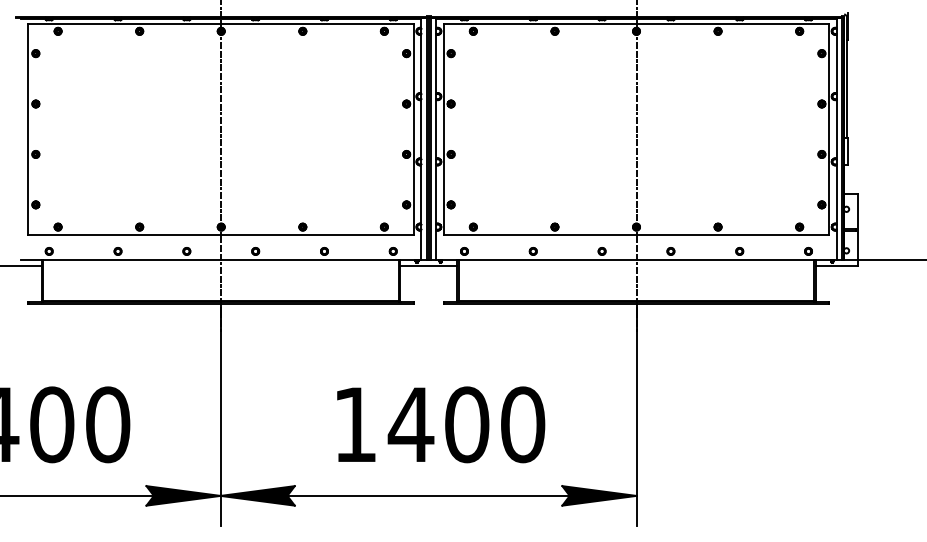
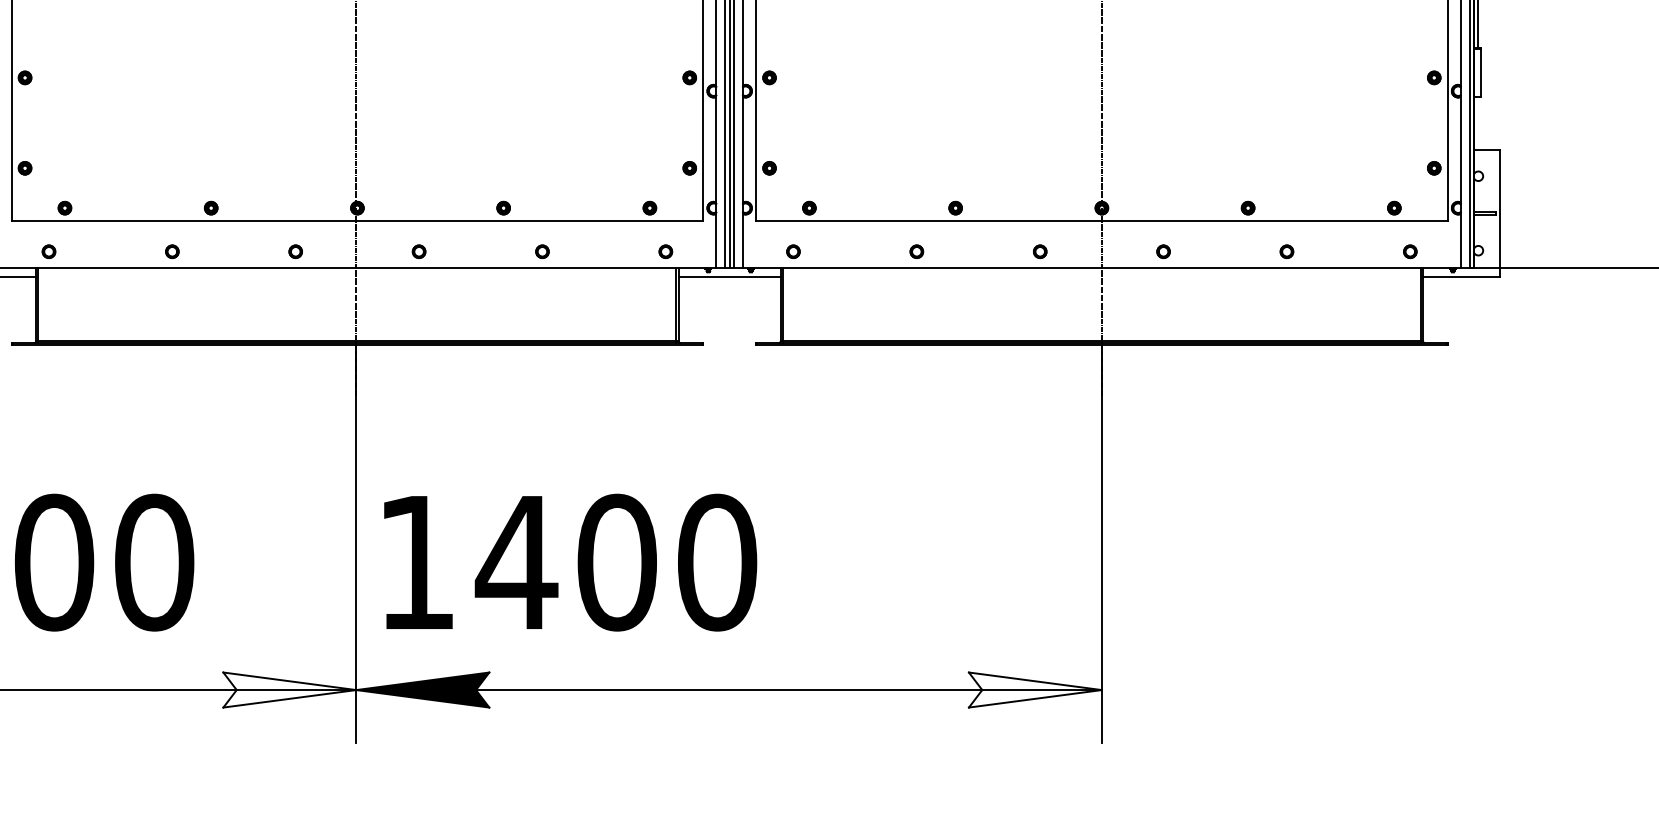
text: (441, 424) -> (571, 562), moved
fill: (183, 495) -> (289, 689), removed
fill: (599, 495) -> (1035, 689), removed

